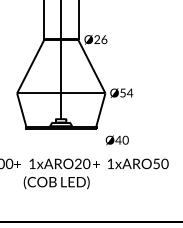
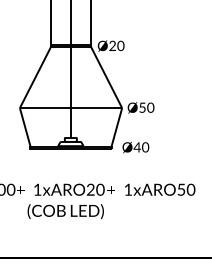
text: (104, 38) -> (120, 44), Ø26 -> Ø20
text: (129, 92) -> (150, 107), Ø54 -> Ø50
text: (116, 140) -> (135, 147), moved

